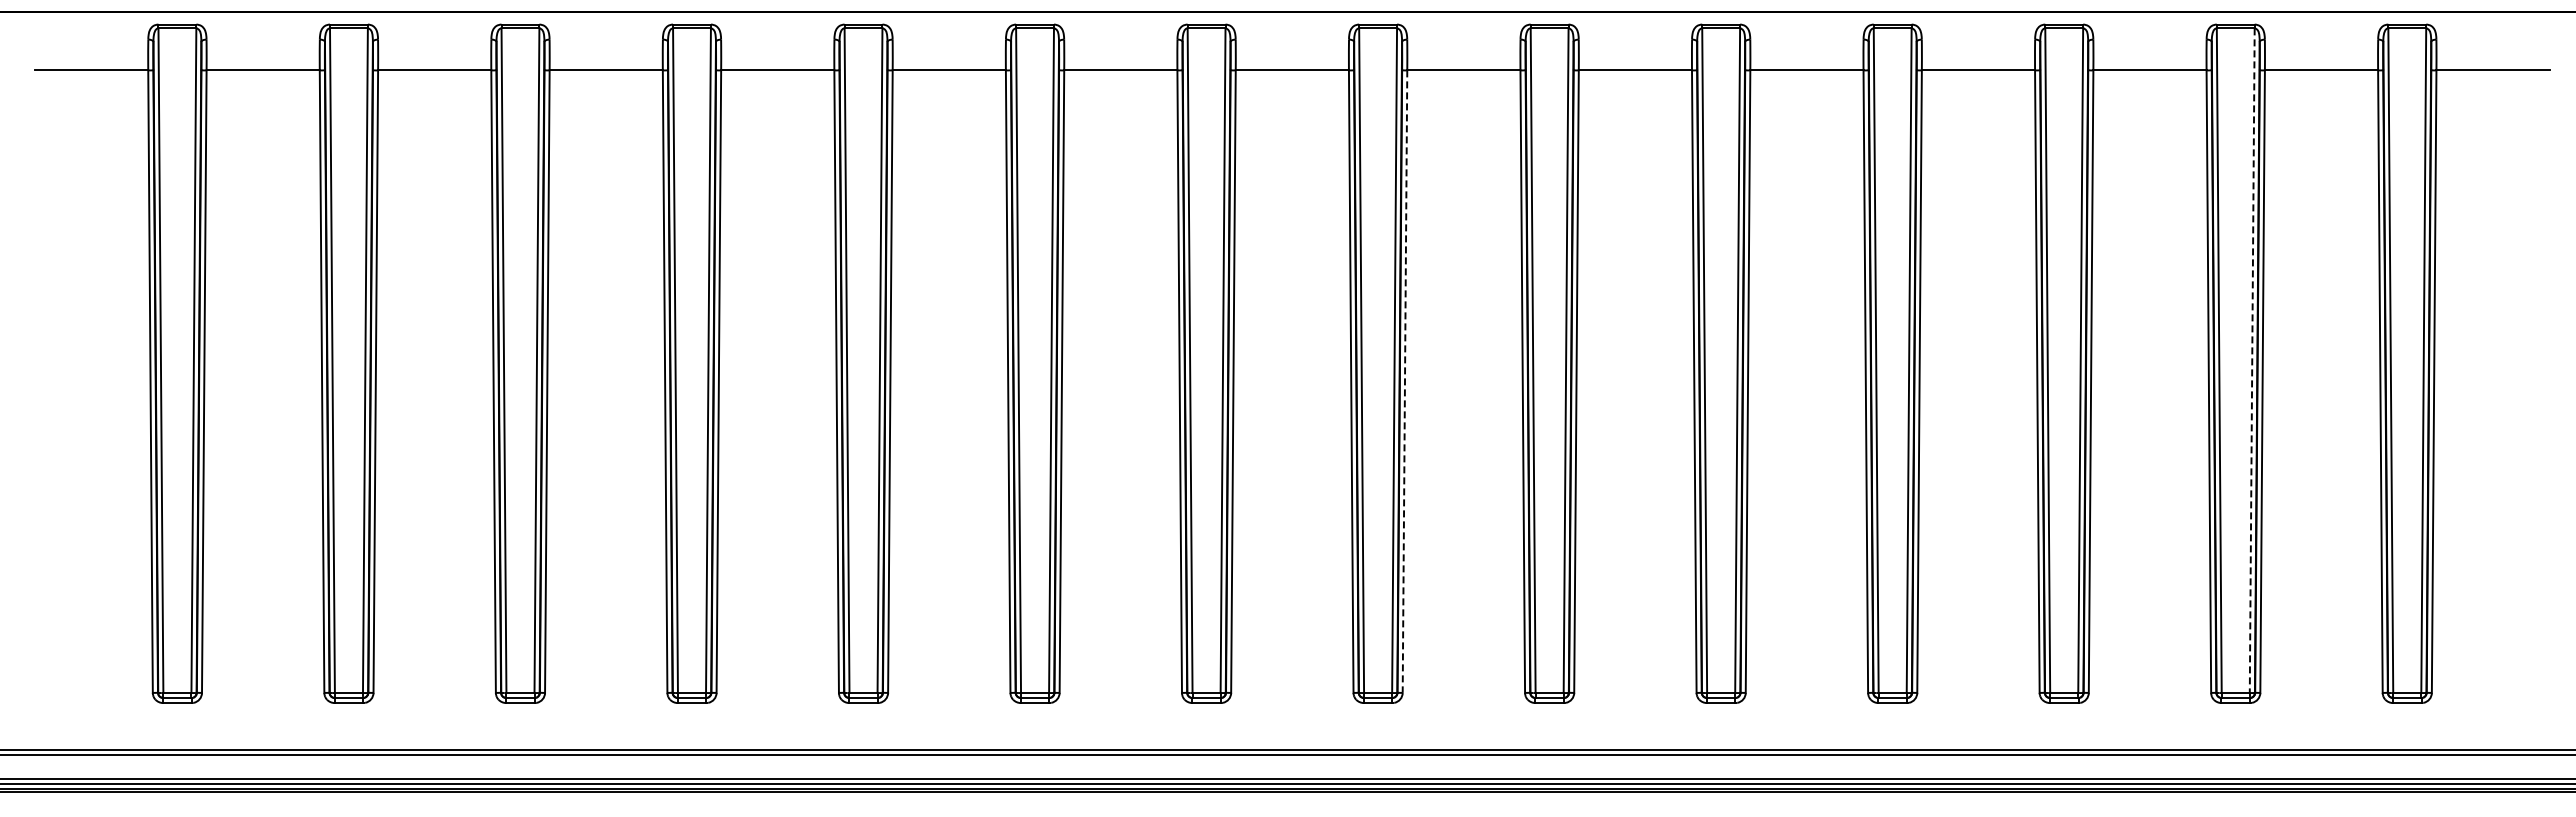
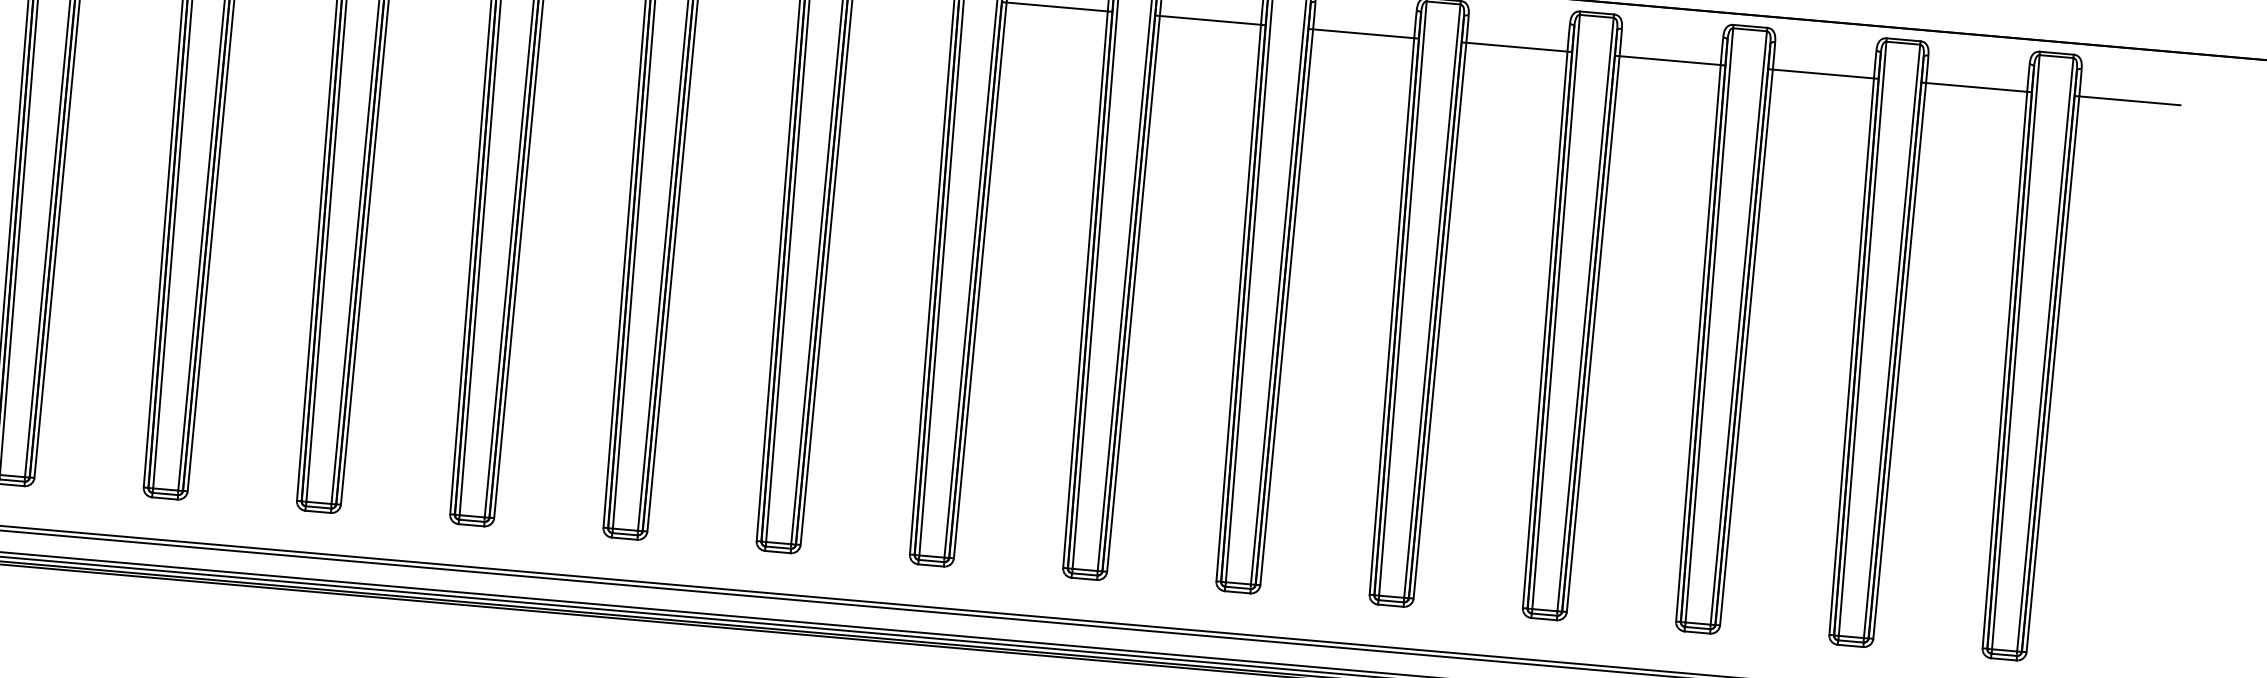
line: (2252, 361) -> (1892, 342), dashed -> solid
line: (1404, 382) -> (1133, 294), dashed -> solid

